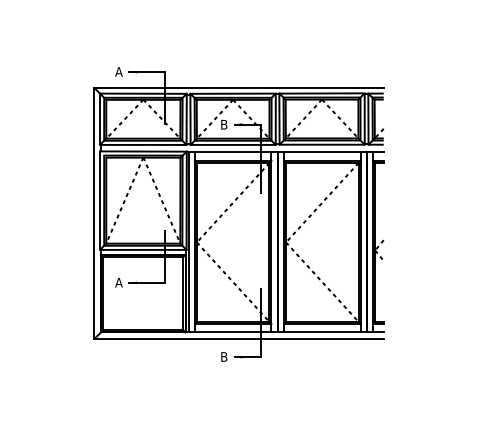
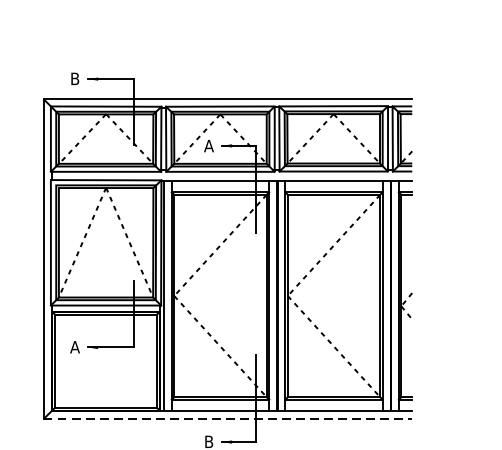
text: (118, 71) -> (74, 78), A -> B
text: (223, 124) -> (208, 145), B -> A
line: (239, 339) -> (228, 419), solid -> dashed

